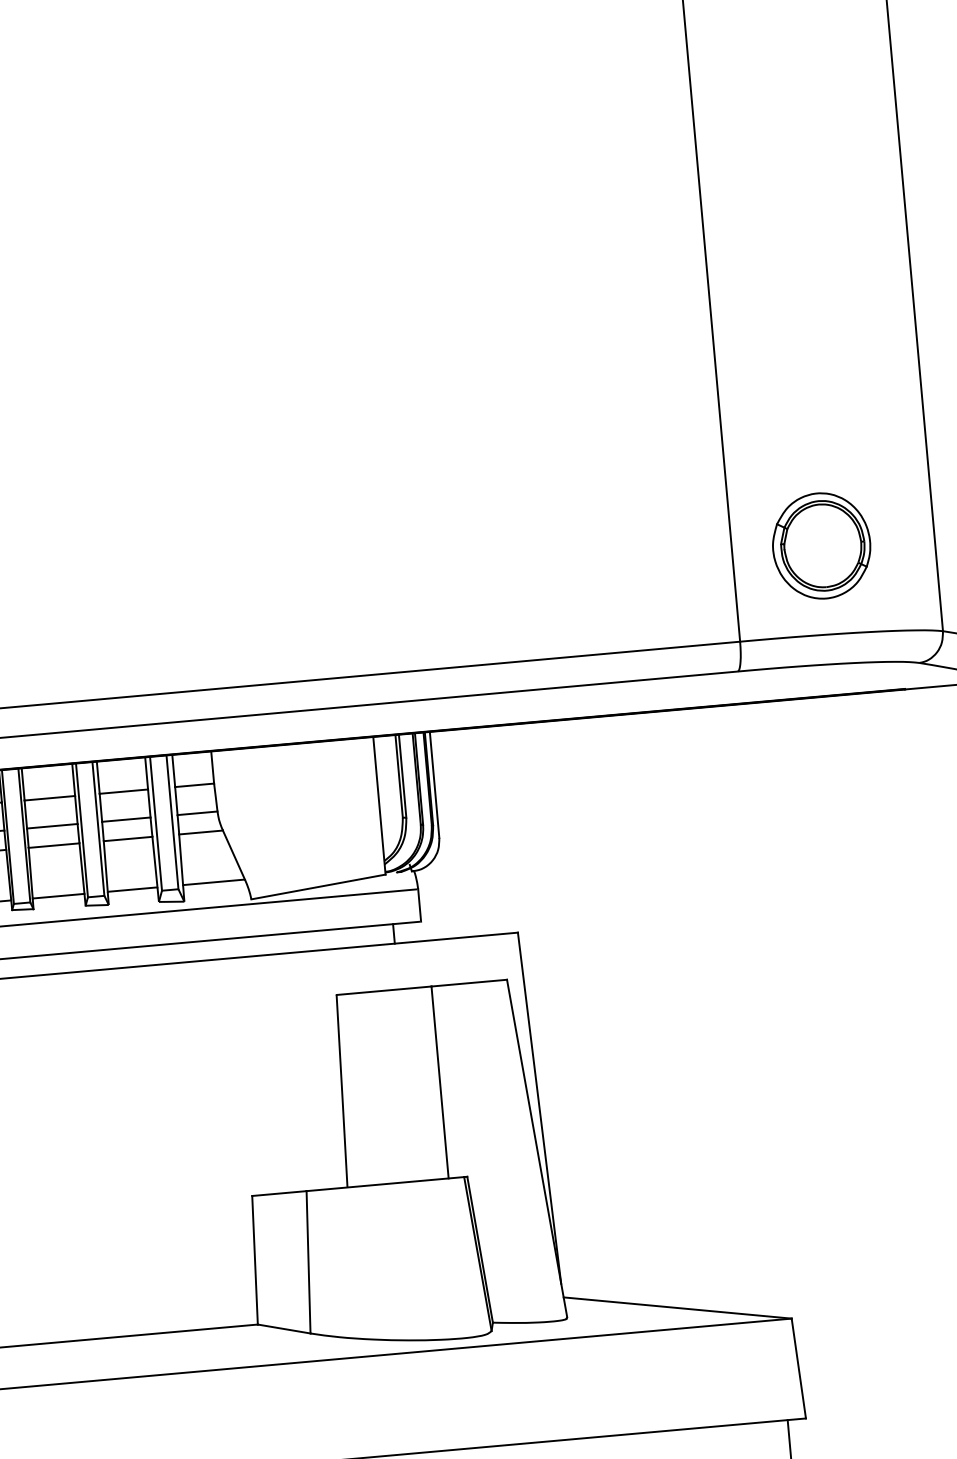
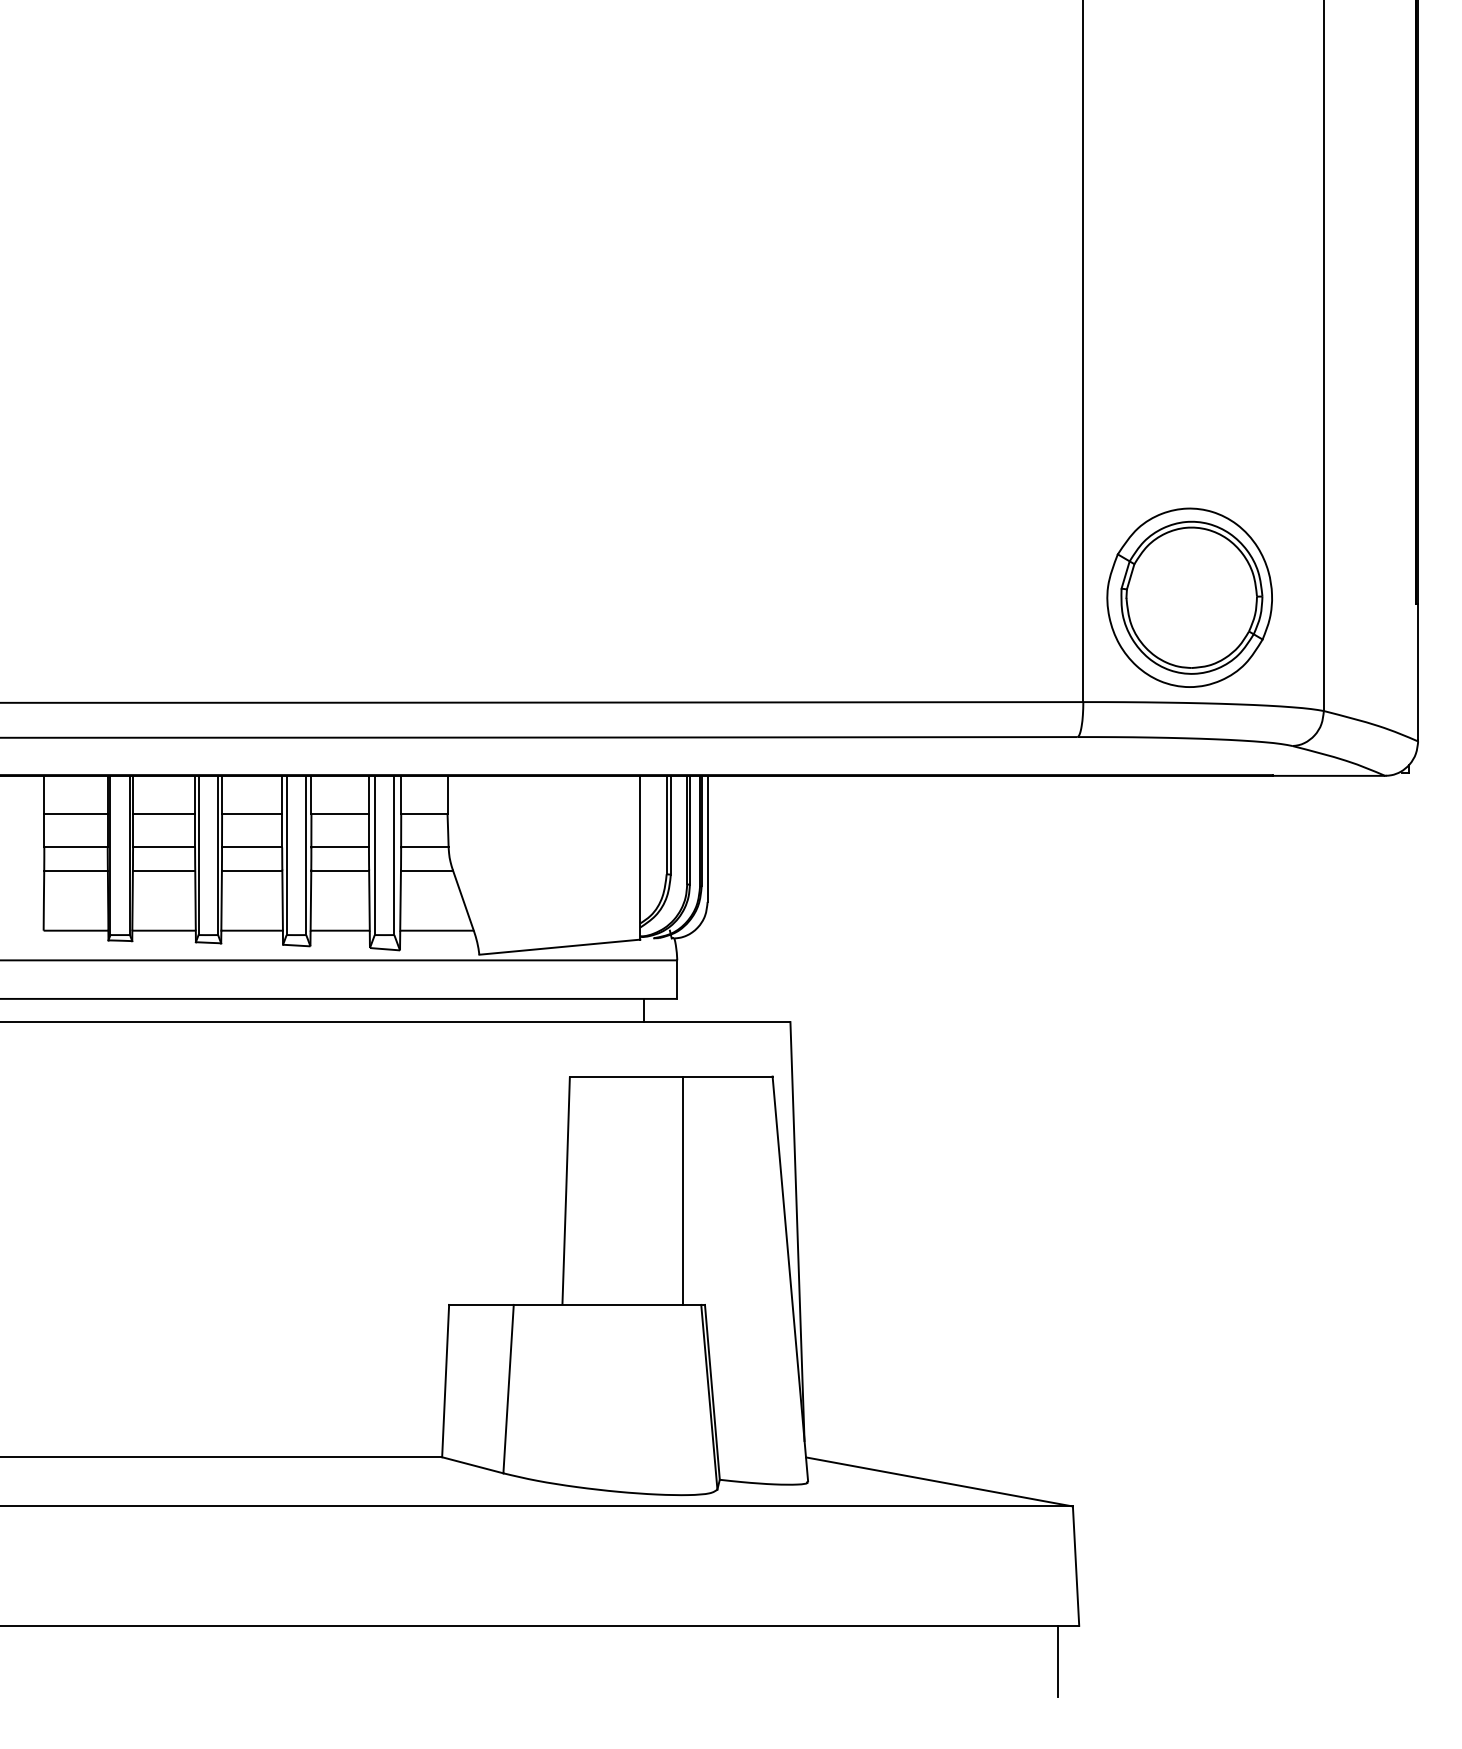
part: (821, 545) -> (1189, 597), size x1.43

